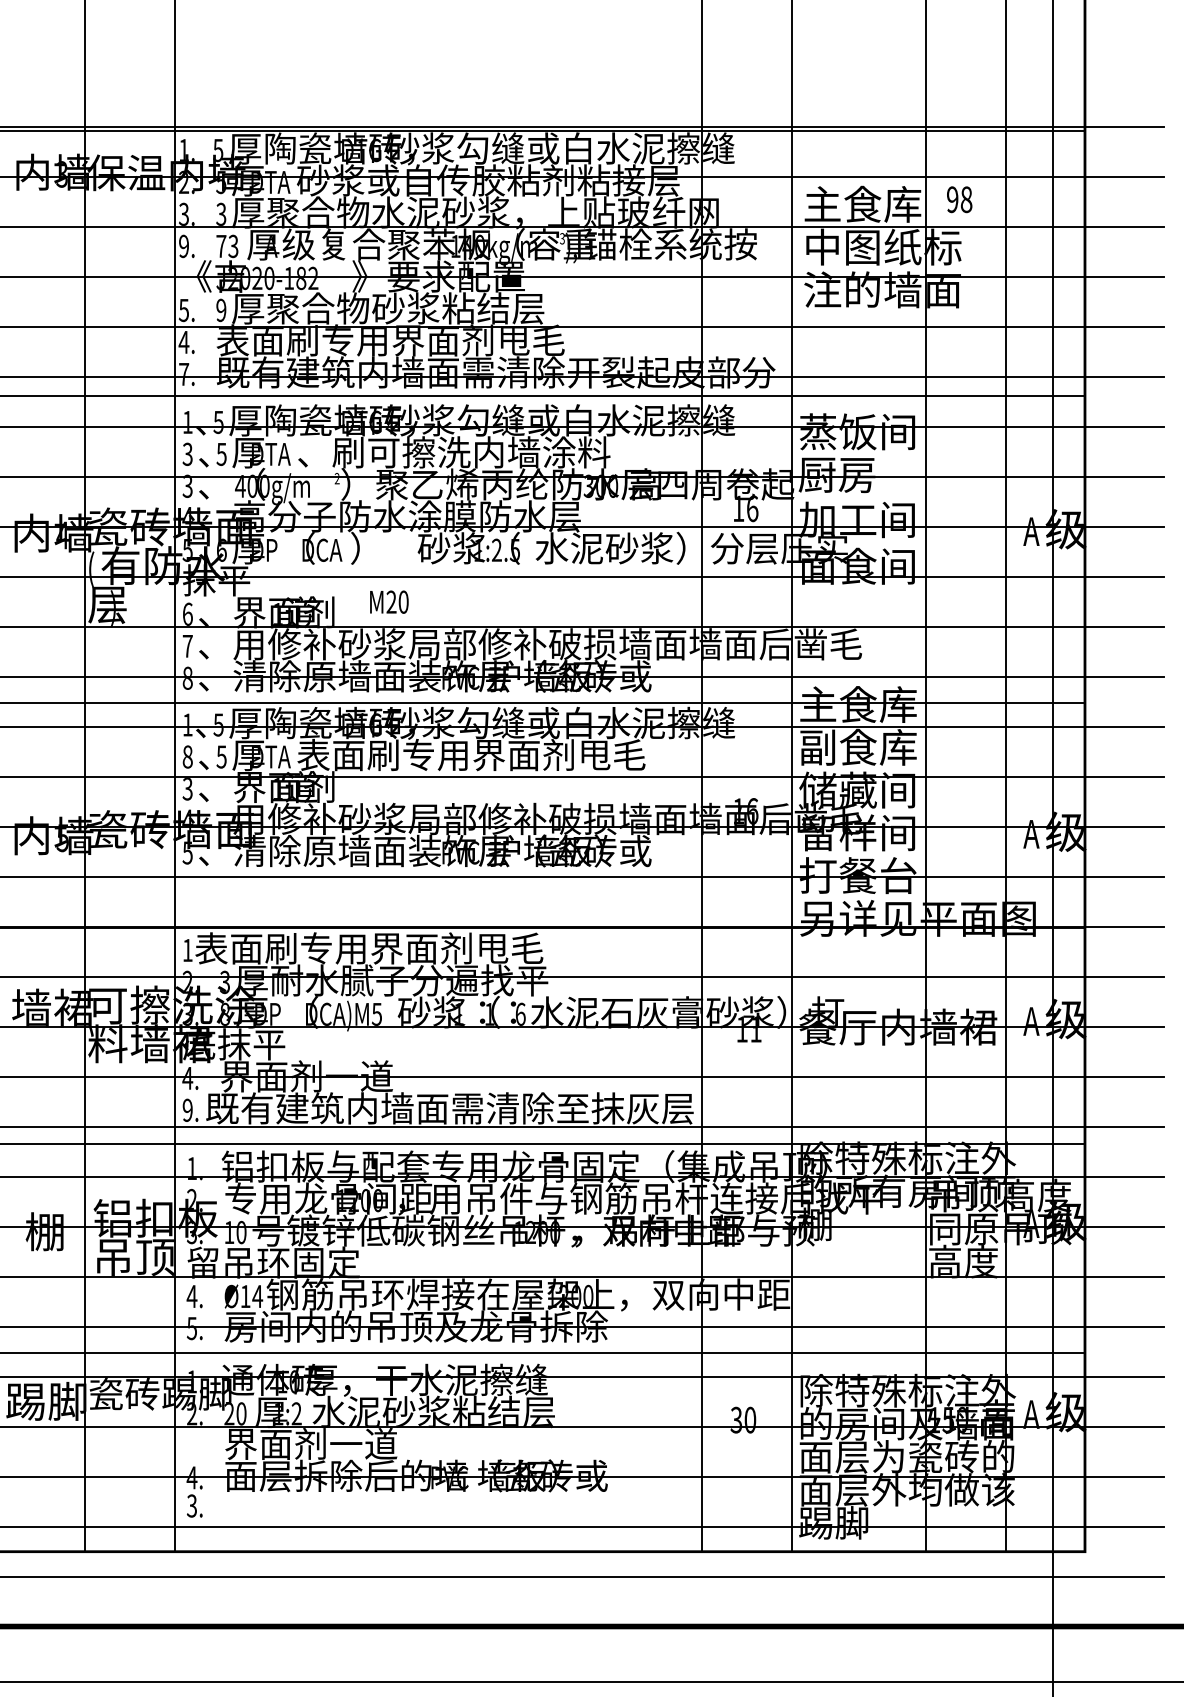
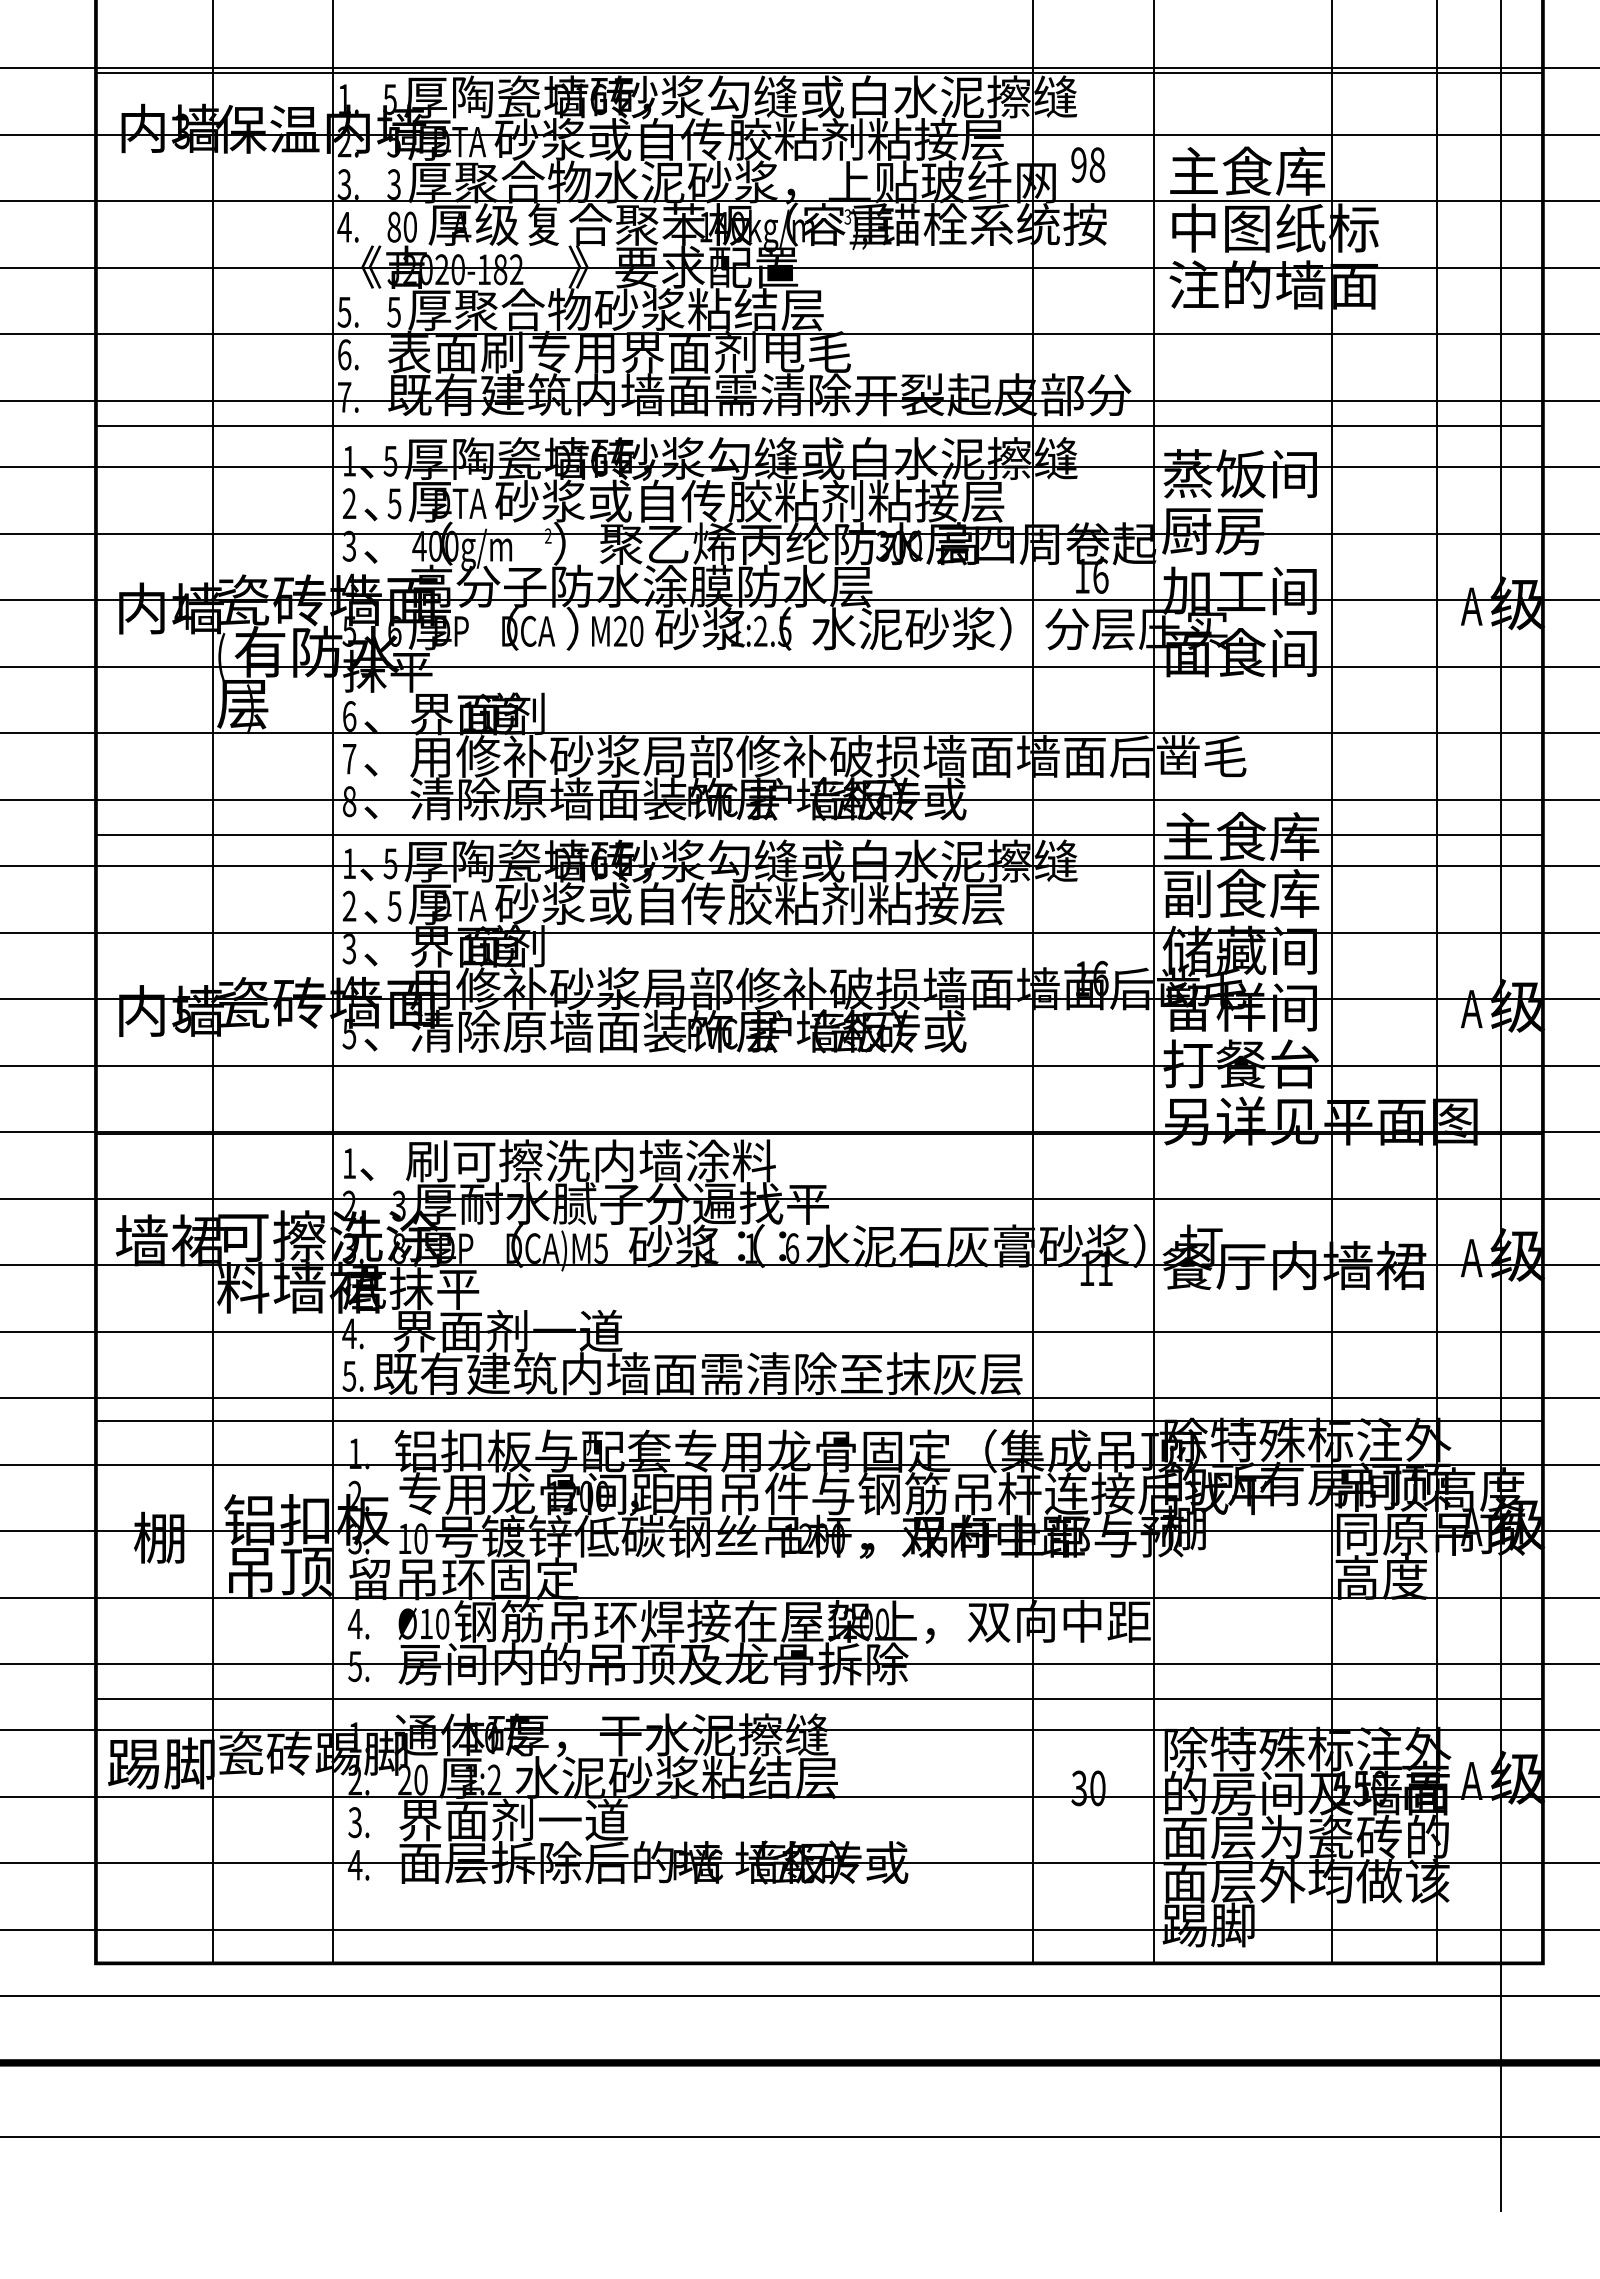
text: (959, 199) -> (1088, 164), moved
text: (184, 245) -> (344, 226), 9. -> 4.
text: (226, 245) -> (401, 226), 73 -> 80
text: (220, 309) -> (393, 311), 9 -> 5
text: (184, 342) -> (344, 354), 4. -> 6.
text: (488, 451) -> (749, 500), 、刷可擦洗内墙涂料 -> 砂浆或自传胶粘剂粘接层
text: (187, 454) -> (349, 503), 3 -> 2
text: (389, 601) -> (617, 630), moved
text: (488, 754) -> (749, 903), 表面刷专用界面剂甩毛 -> 砂浆或自传胶粘剂粘接层
text: (187, 756) -> (349, 905), 8 -> 2
text: (368, 948) -> (590, 1160), 表面刷专用界面剂甩毛 -> 、刷可擦洗内墙涂料
text: (187, 1109) -> (349, 1375), 9. -> 5.
text: (257, 1296) -> (442, 1623), Ø14 -> Ø10
text: (194, 1505) -> (358, 1822), moved

